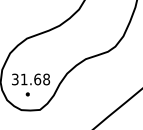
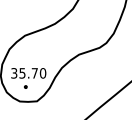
text: (35, 79) -> (32, 73), 31.68 -> 35.70

